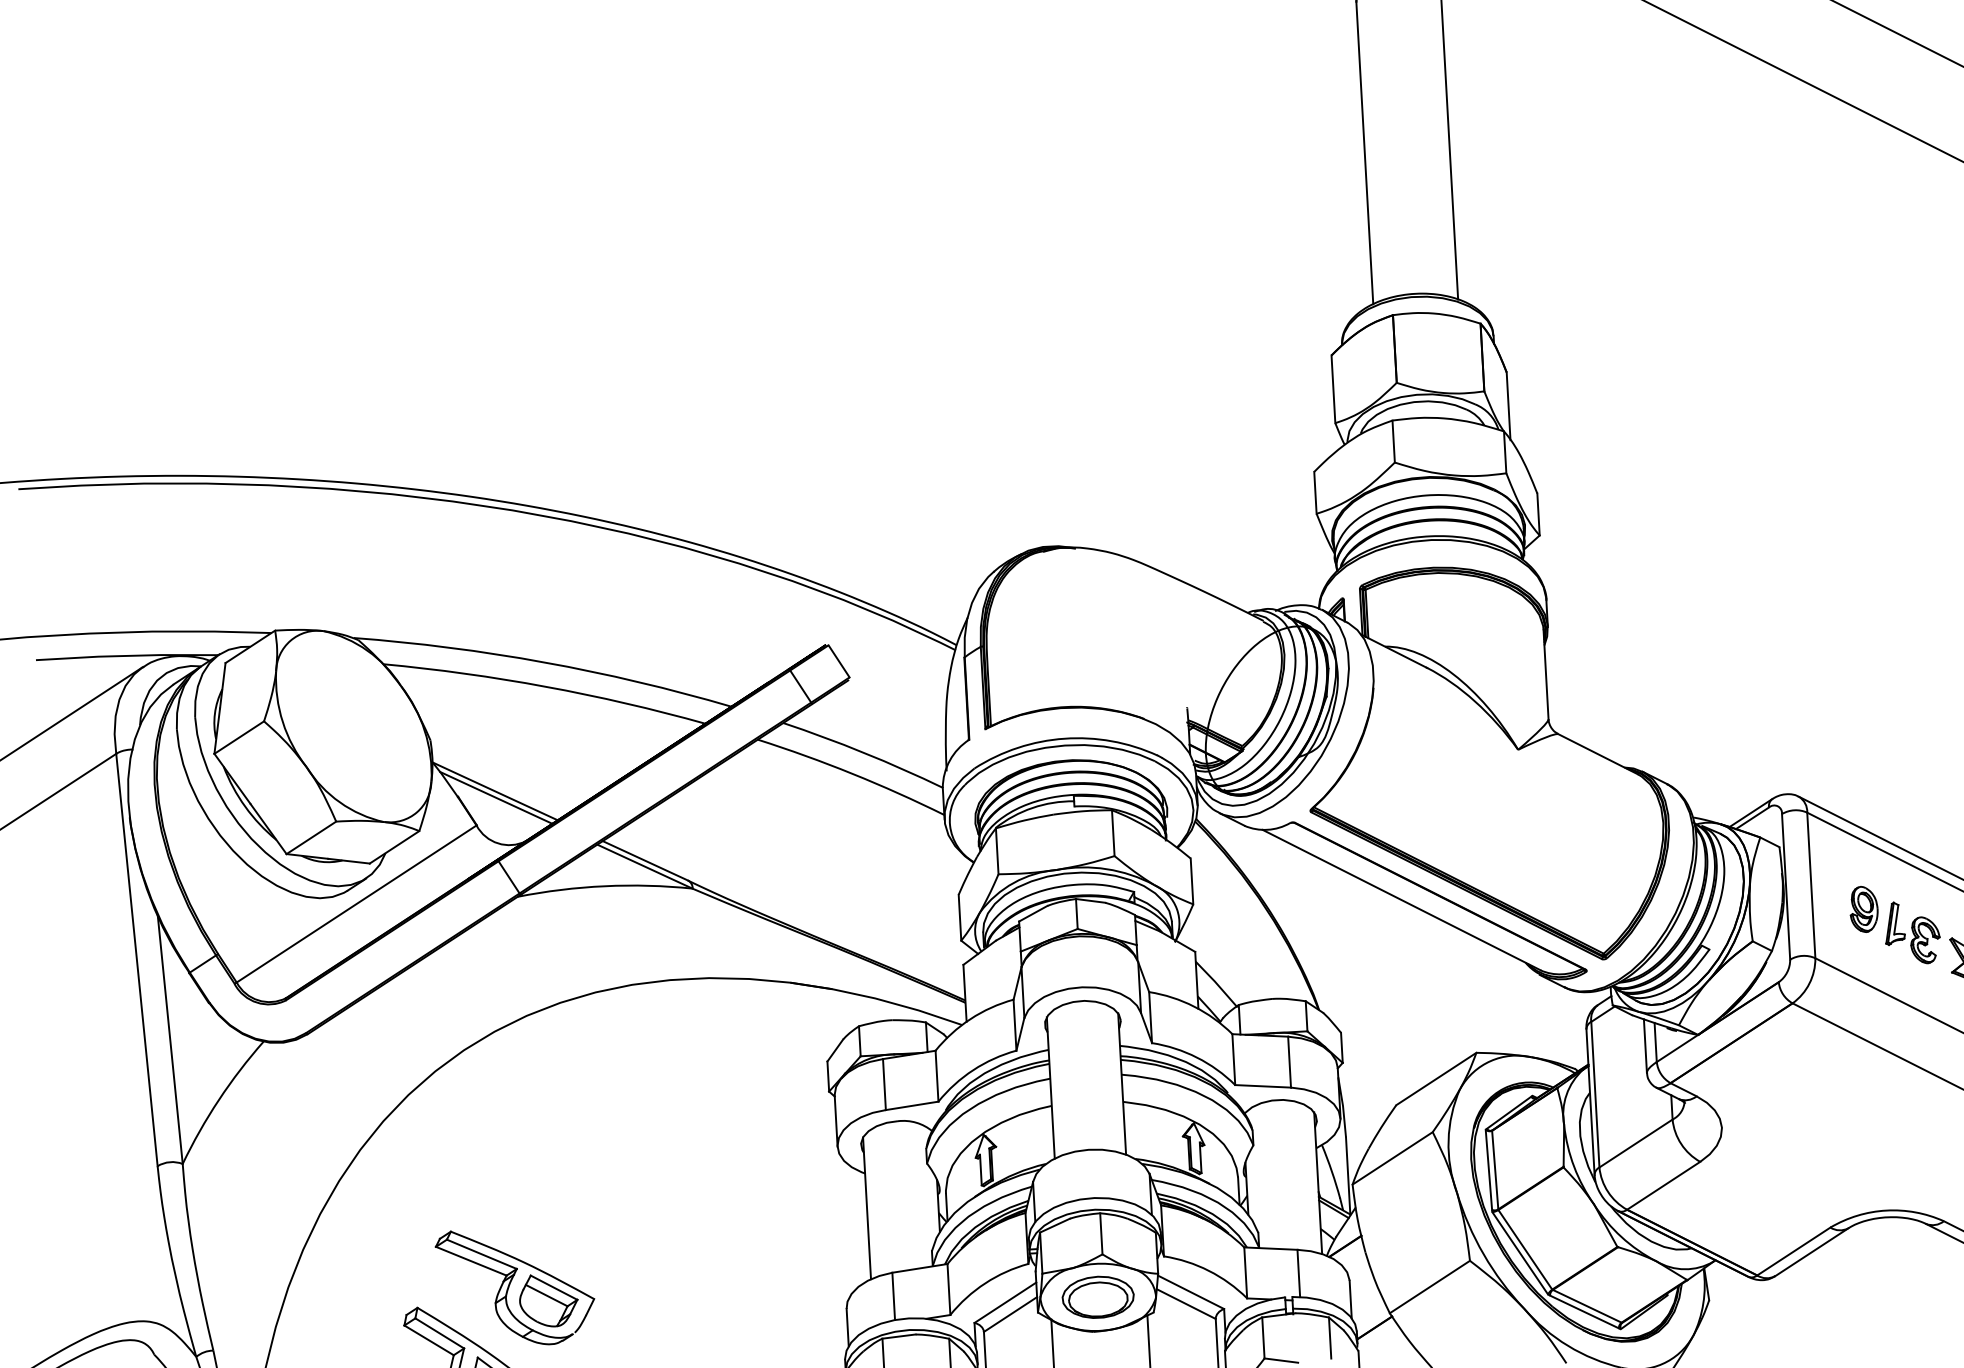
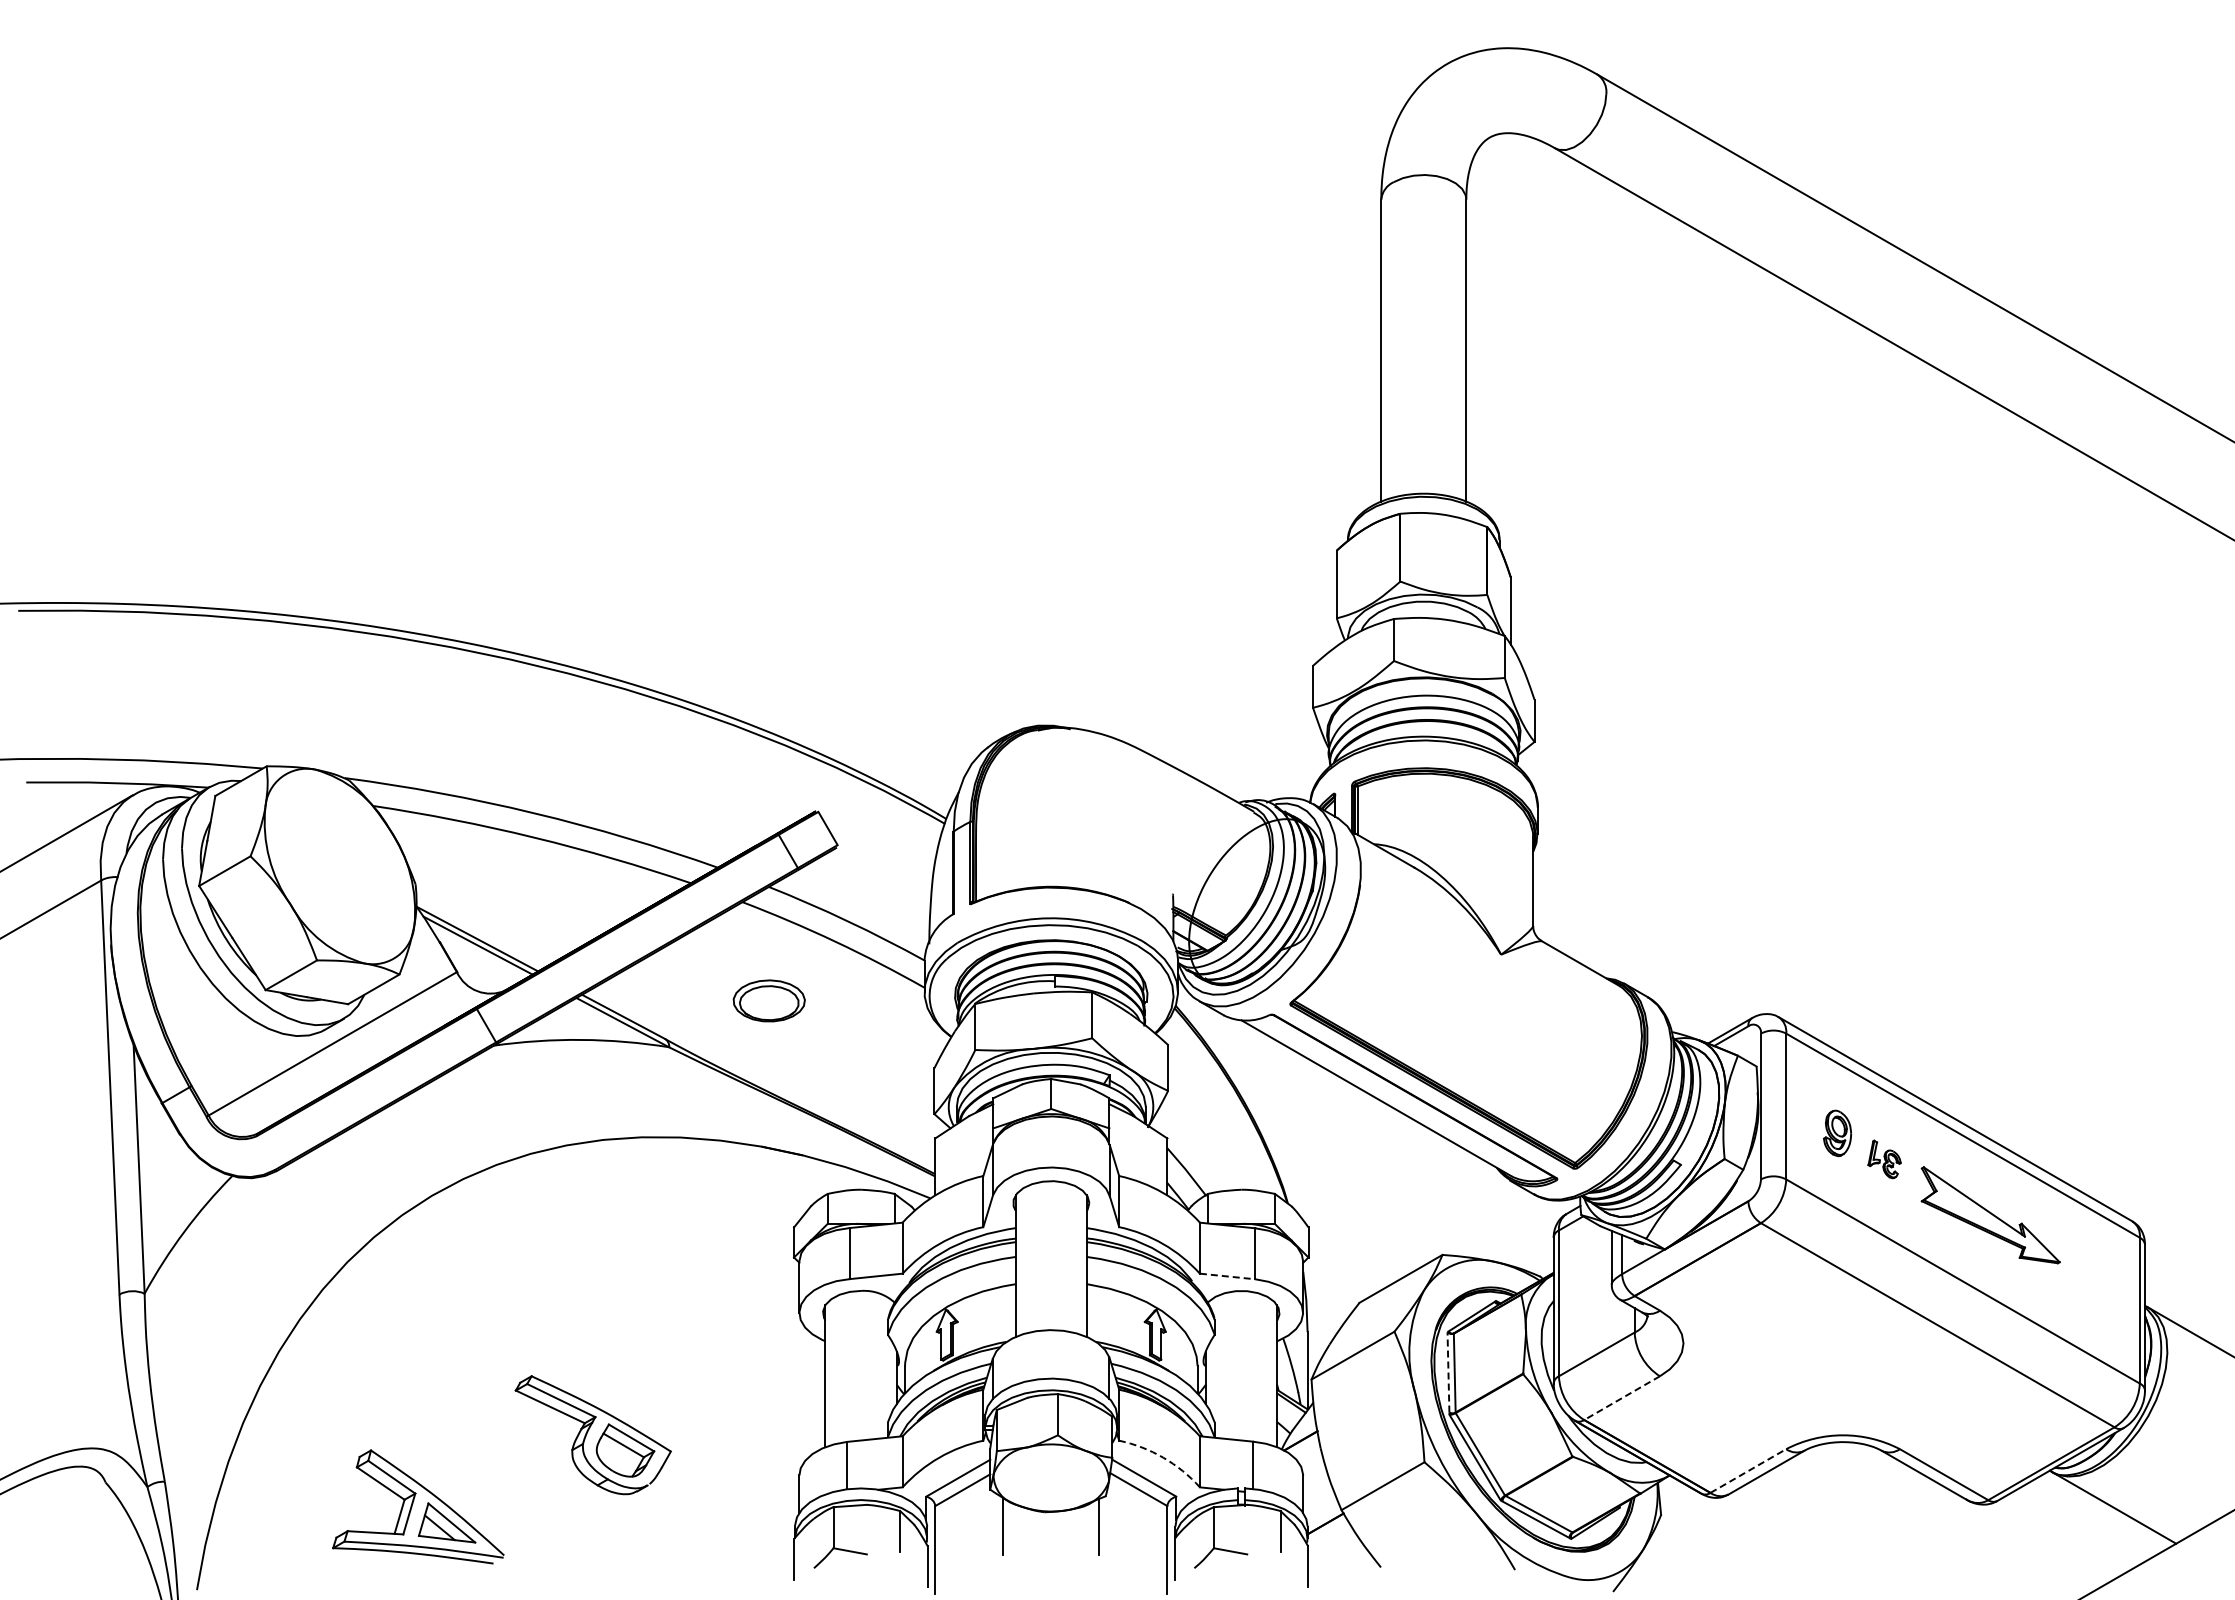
part: (1912, 932) -> (1884, 1159), size x0.6
line: (1262, 1086) -> (1227, 1276), solid -> dashed
line: (1488, 1168) -> (1448, 1371), solid -> dashed
line: (1664, 1186) -> (1622, 1398), solid -> dashed
line: (1794, 1251) -> (1748, 1471), solid -> dashed
arc: (1209, 1270) -> (1163, 1457), solid -> dashed
part: (514, 1287) -> (592, 1435), moved
part: (1097, 1296) -> (768, 1000), moved

